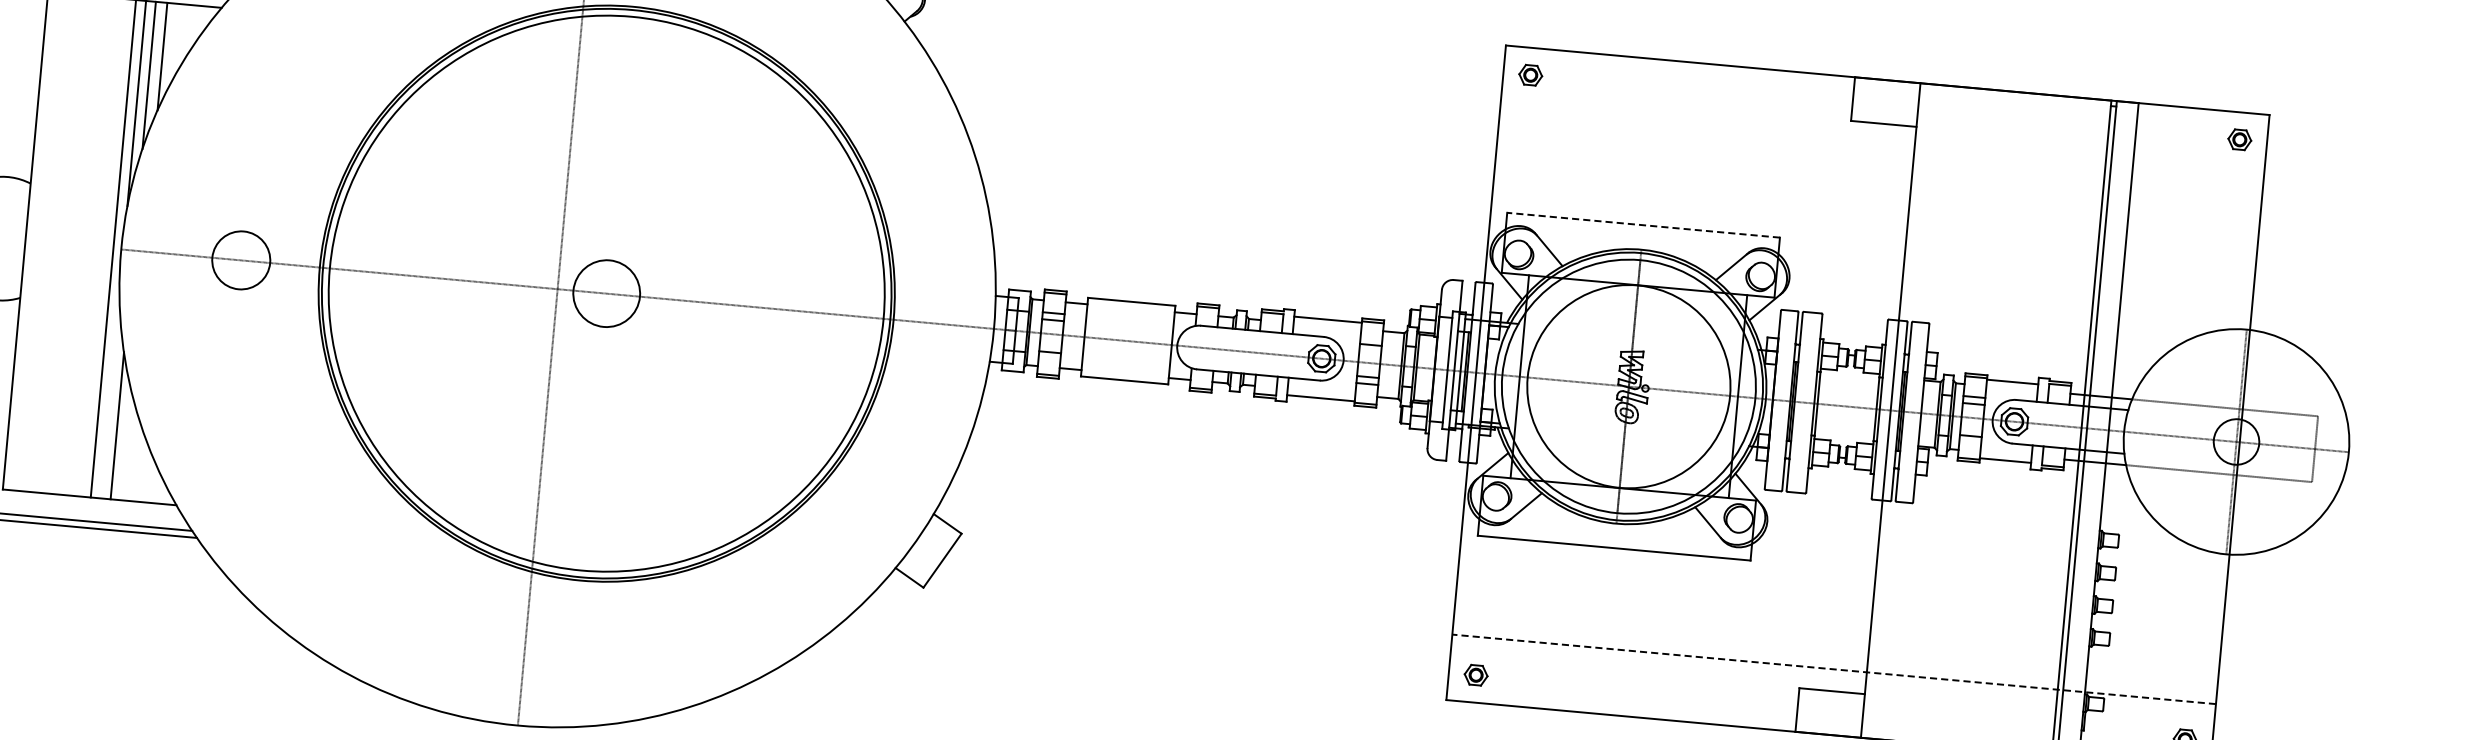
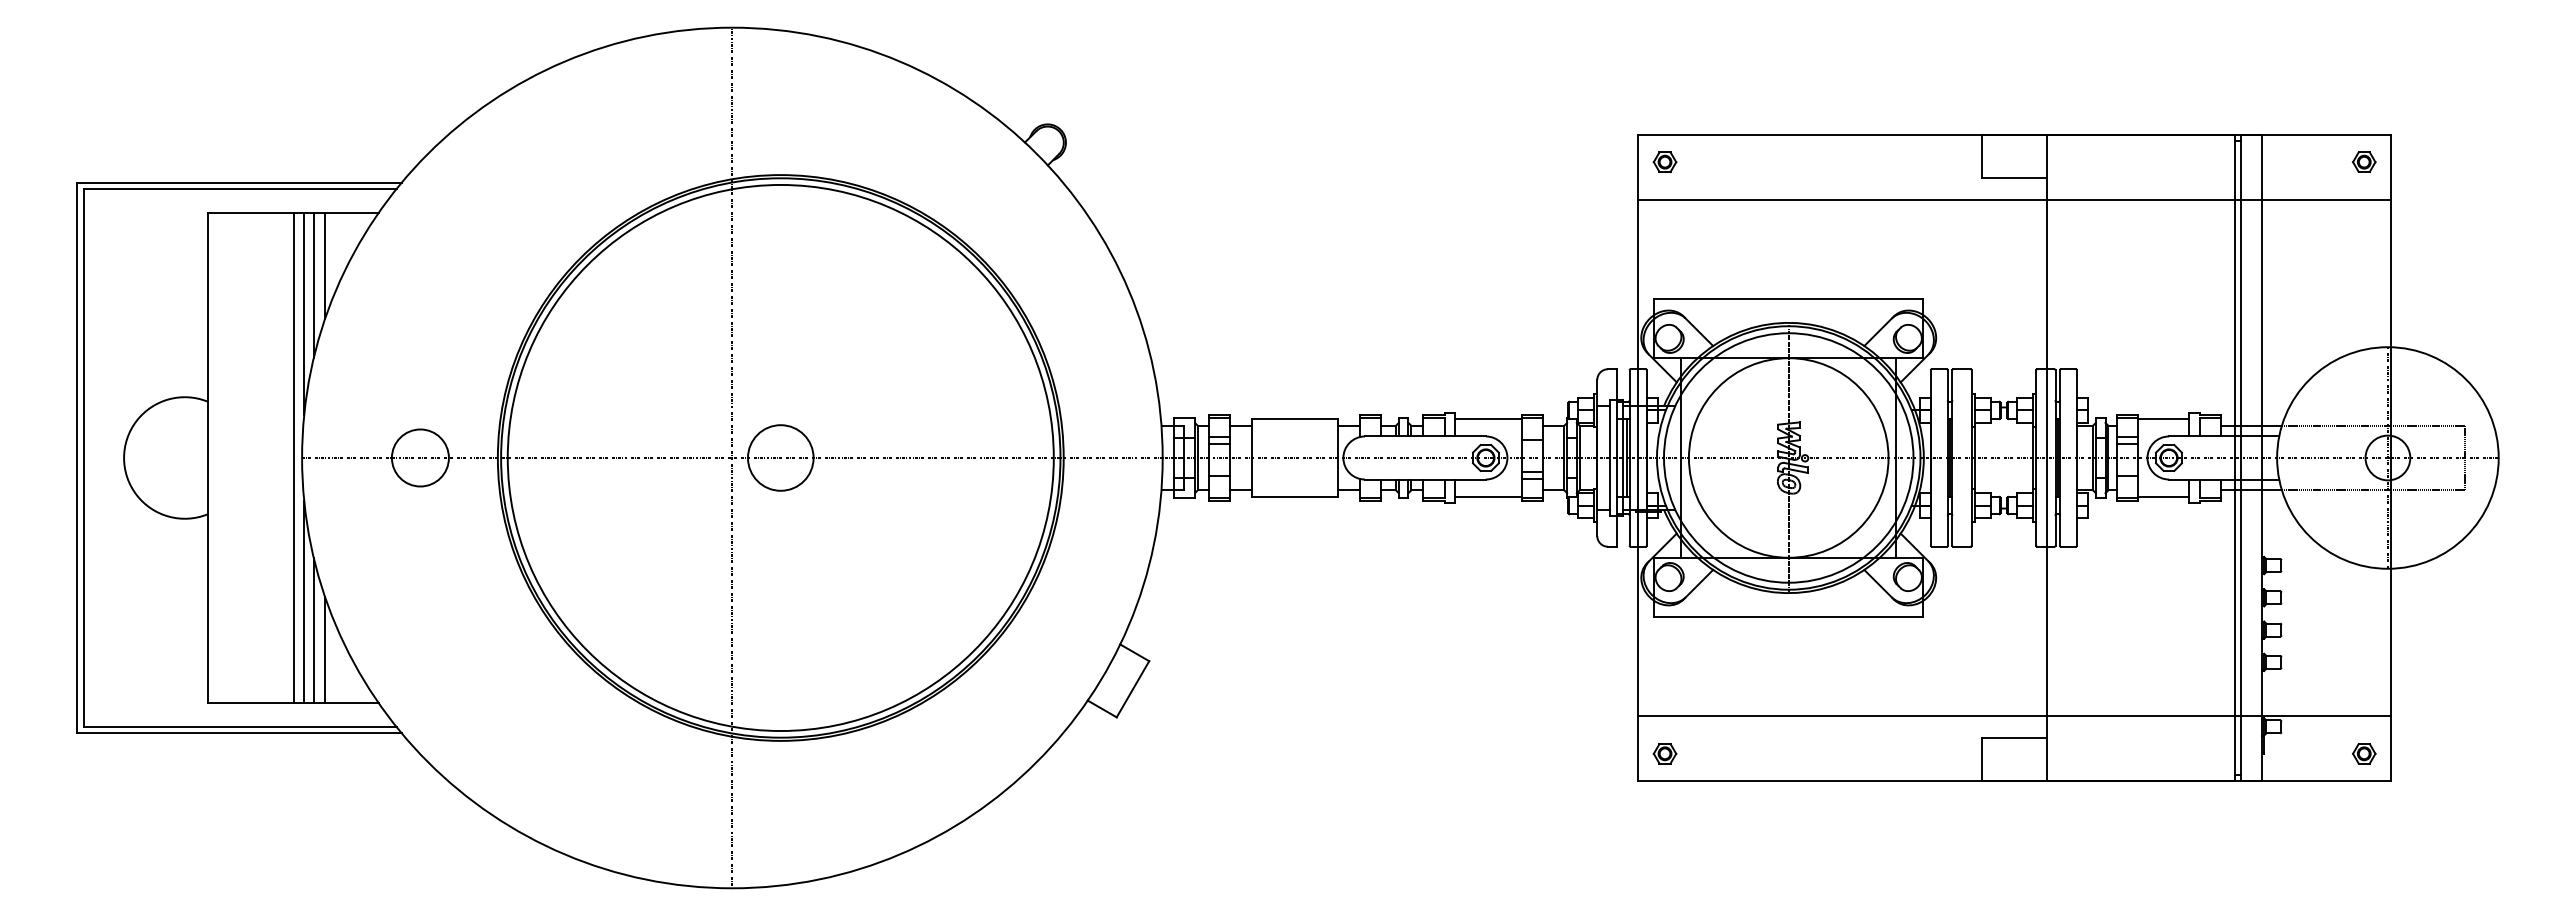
line: (1881, 145) -> (2014, 199), added
line: (1643, 224) -> (1788, 298), dashed -> solid
line: (110, 396) -> (304, 602), added
line: (127, 446) -> (325, 650), added
line: (1833, 669) -> (2014, 716), dashed -> solid

